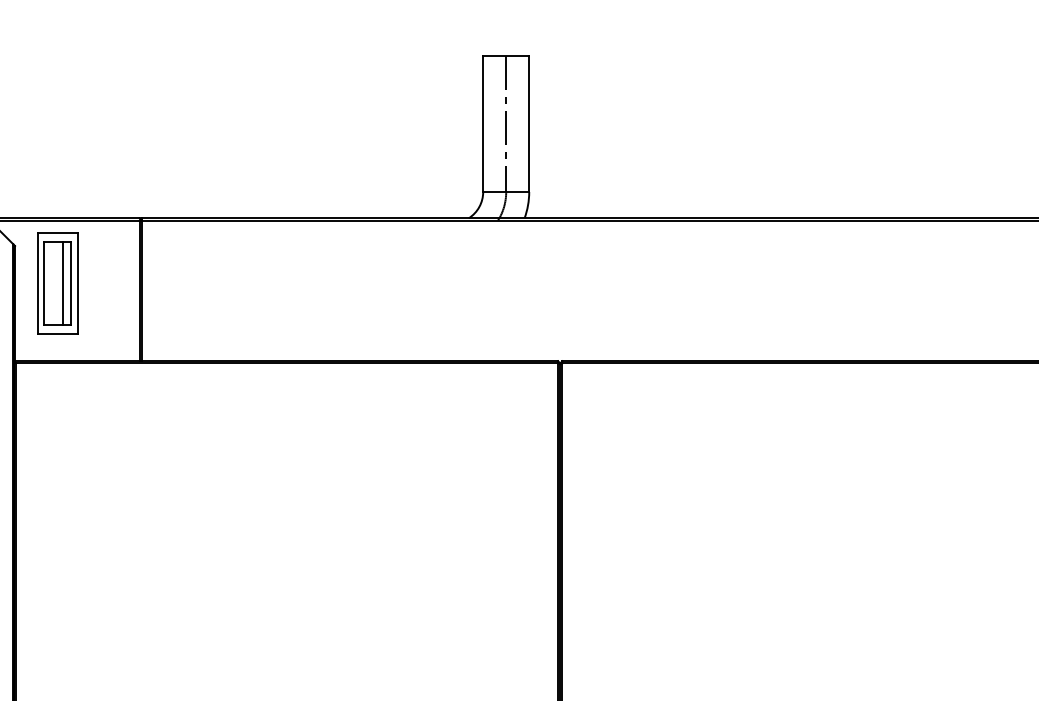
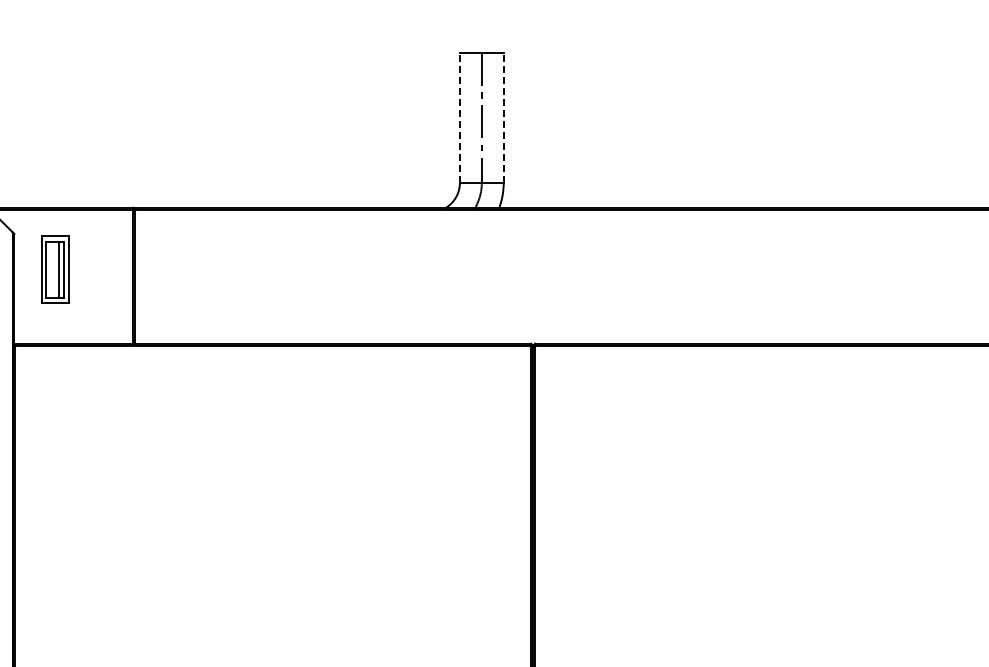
line: (482, 123) -> (459, 117), solid -> dashed
line: (528, 123) -> (503, 117), solid -> dashed
part: (58, 283) -> (55, 269), size x0.7

